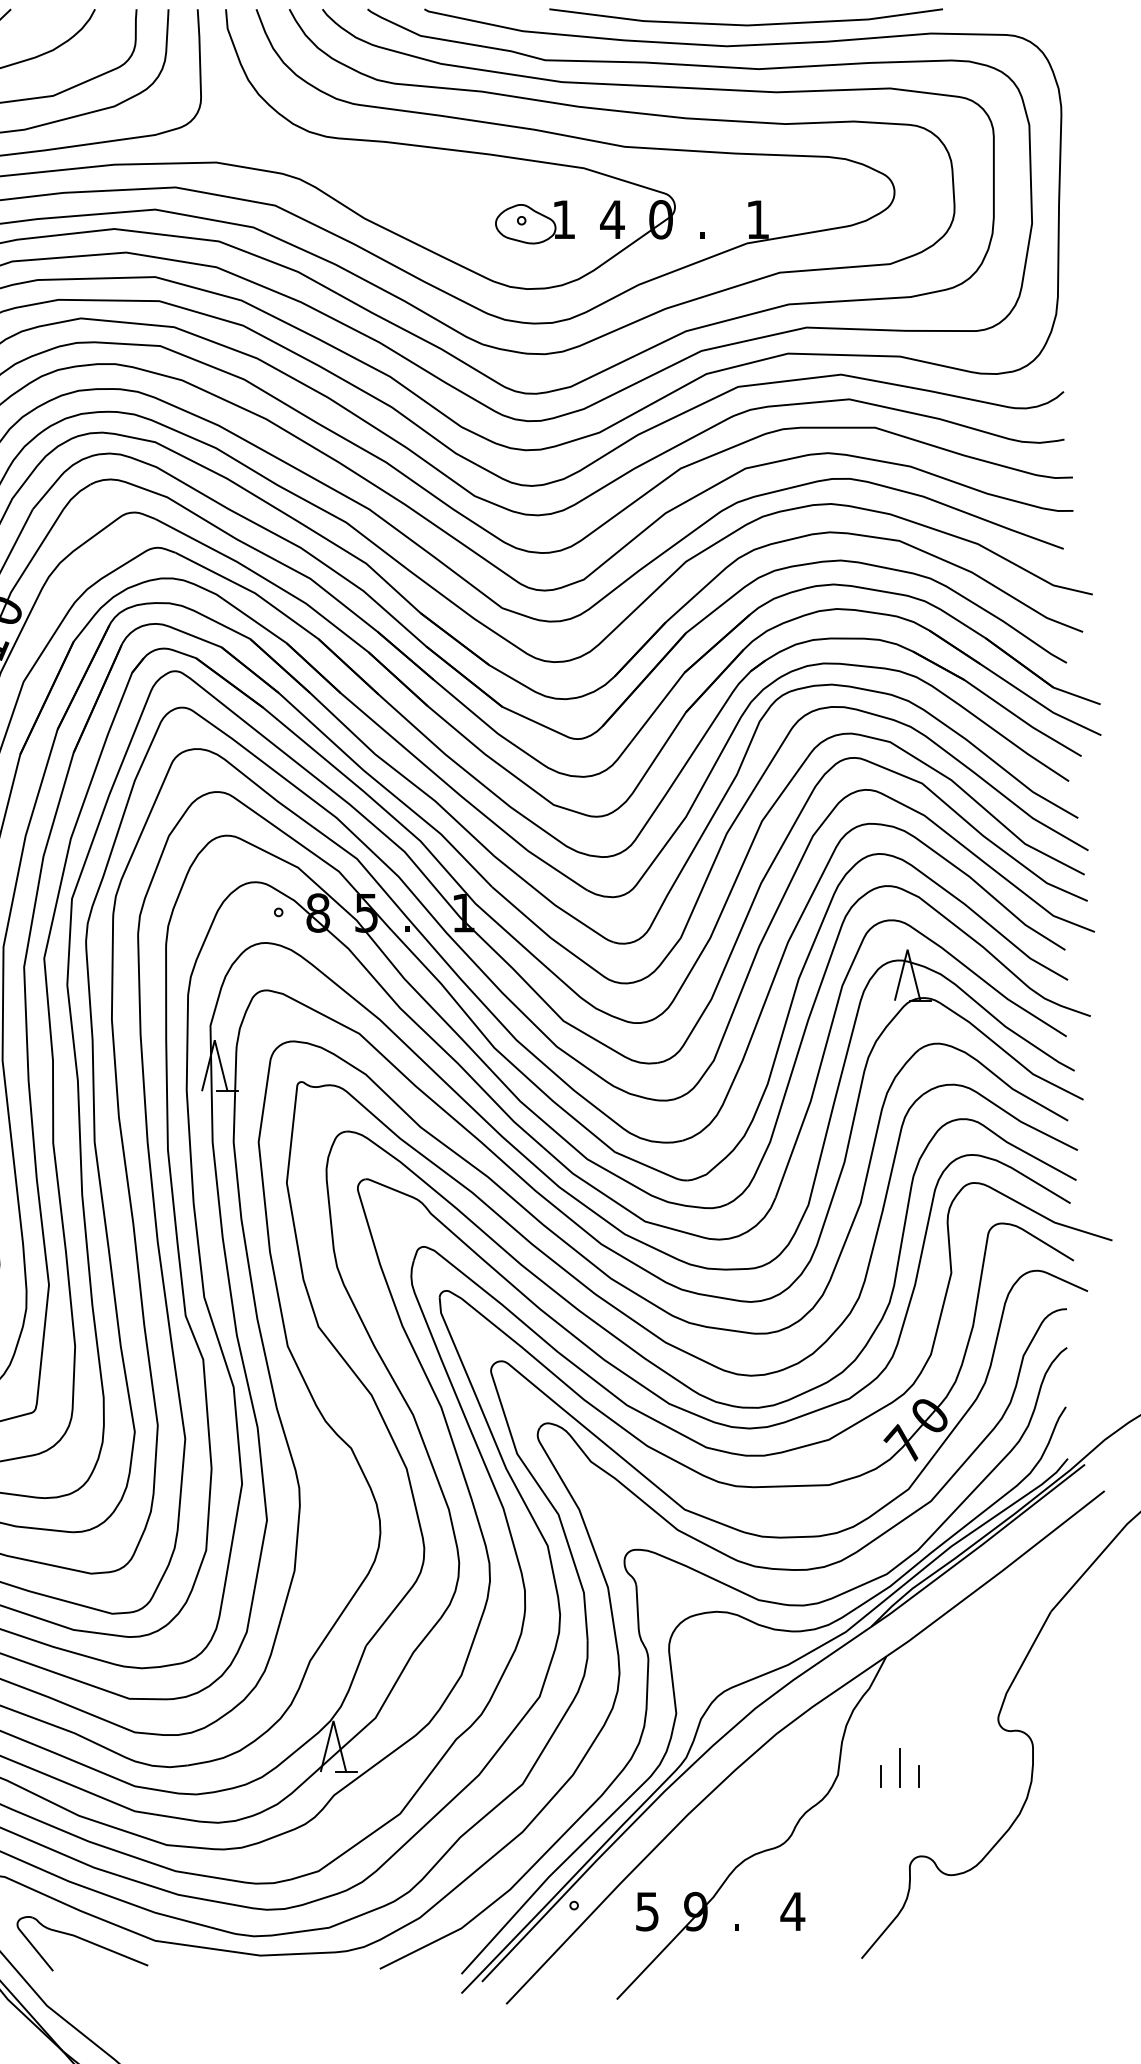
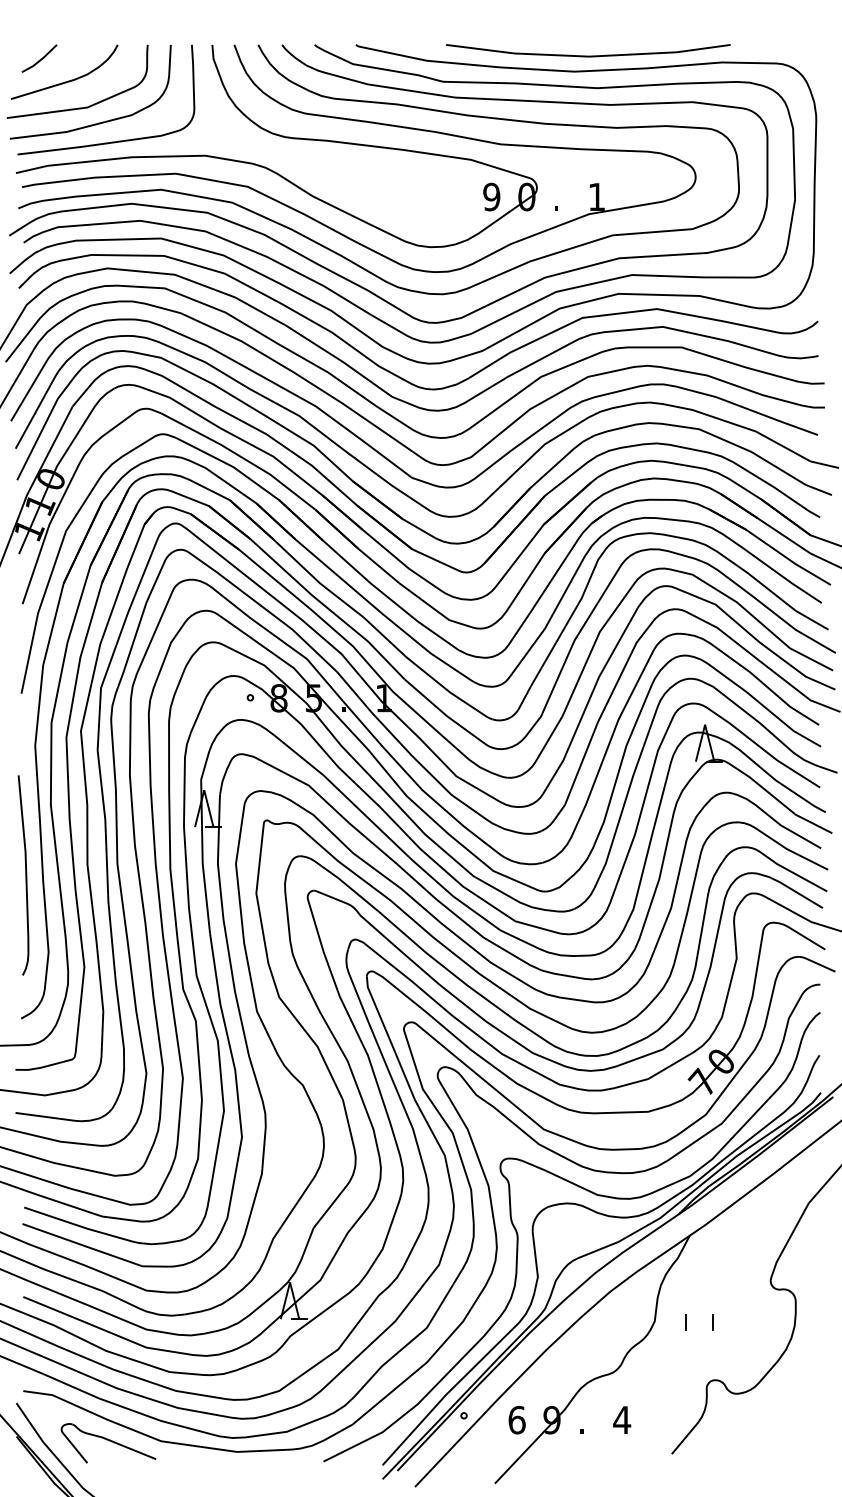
text: (612, 218) -> (491, 196), 4 -> 9
part: (534, 223) -> (435, 199), removed
line: (899, 1768) -> (699, 1316), removed
text: (646, 1910) -> (516, 1419), 5 -> 6

